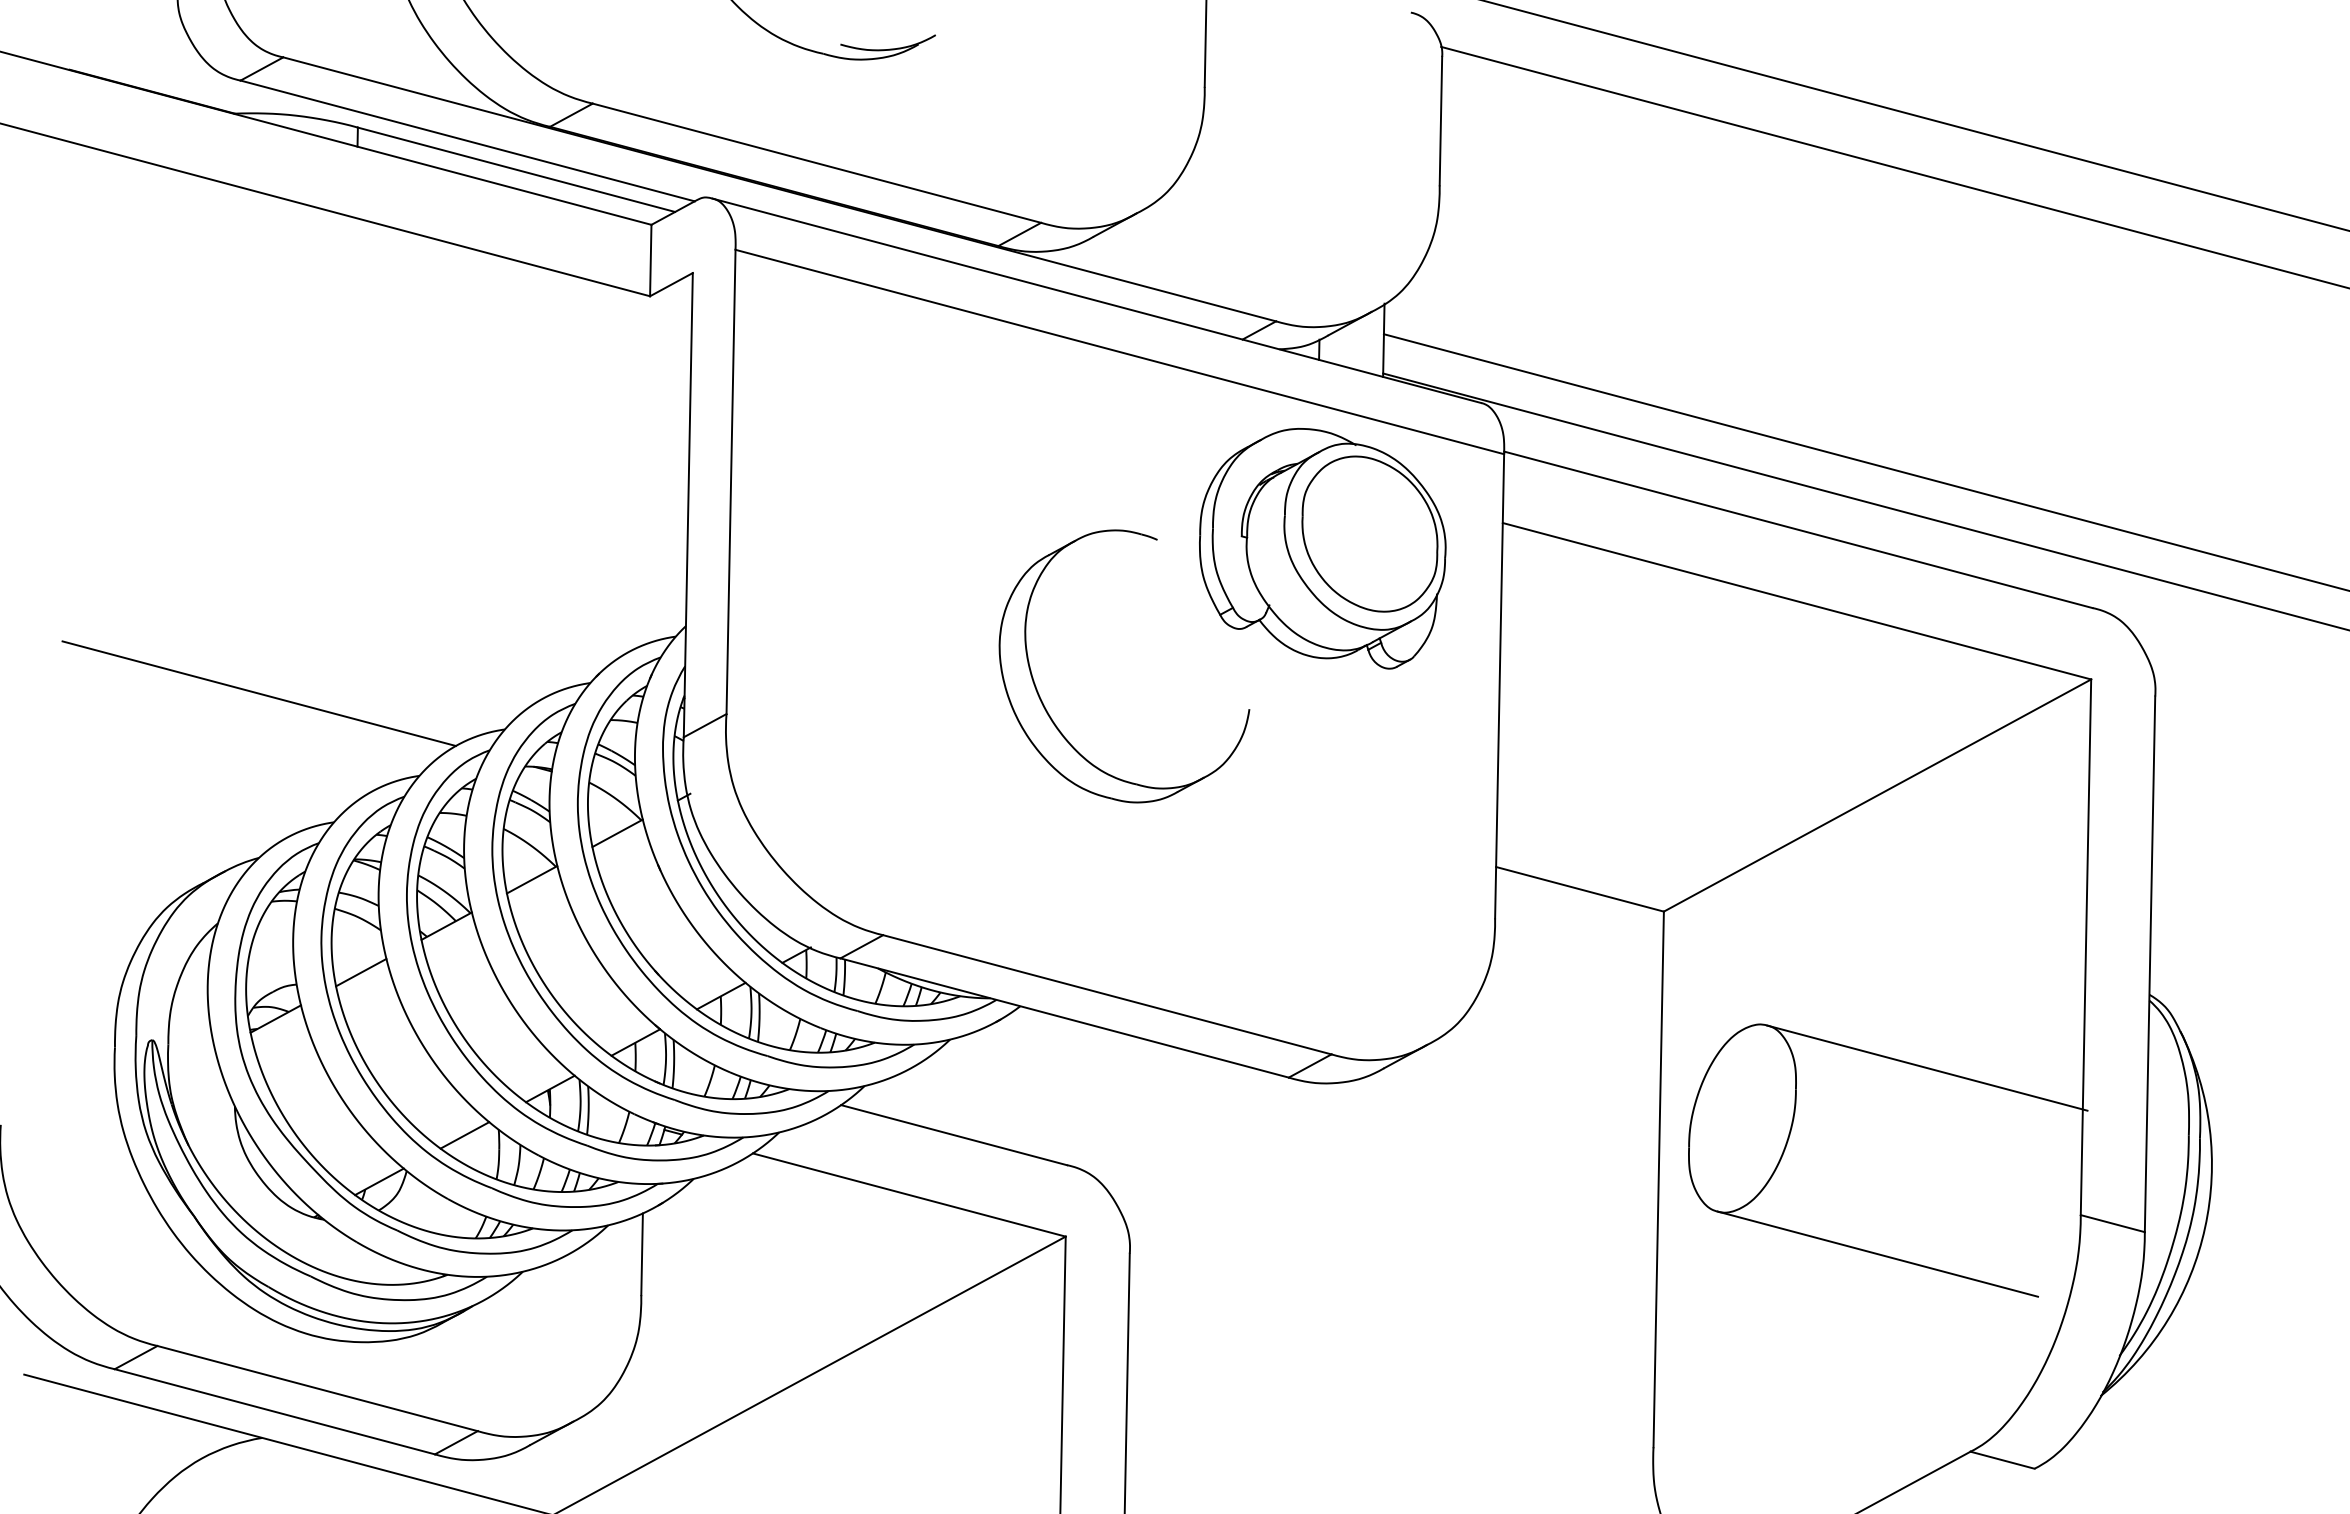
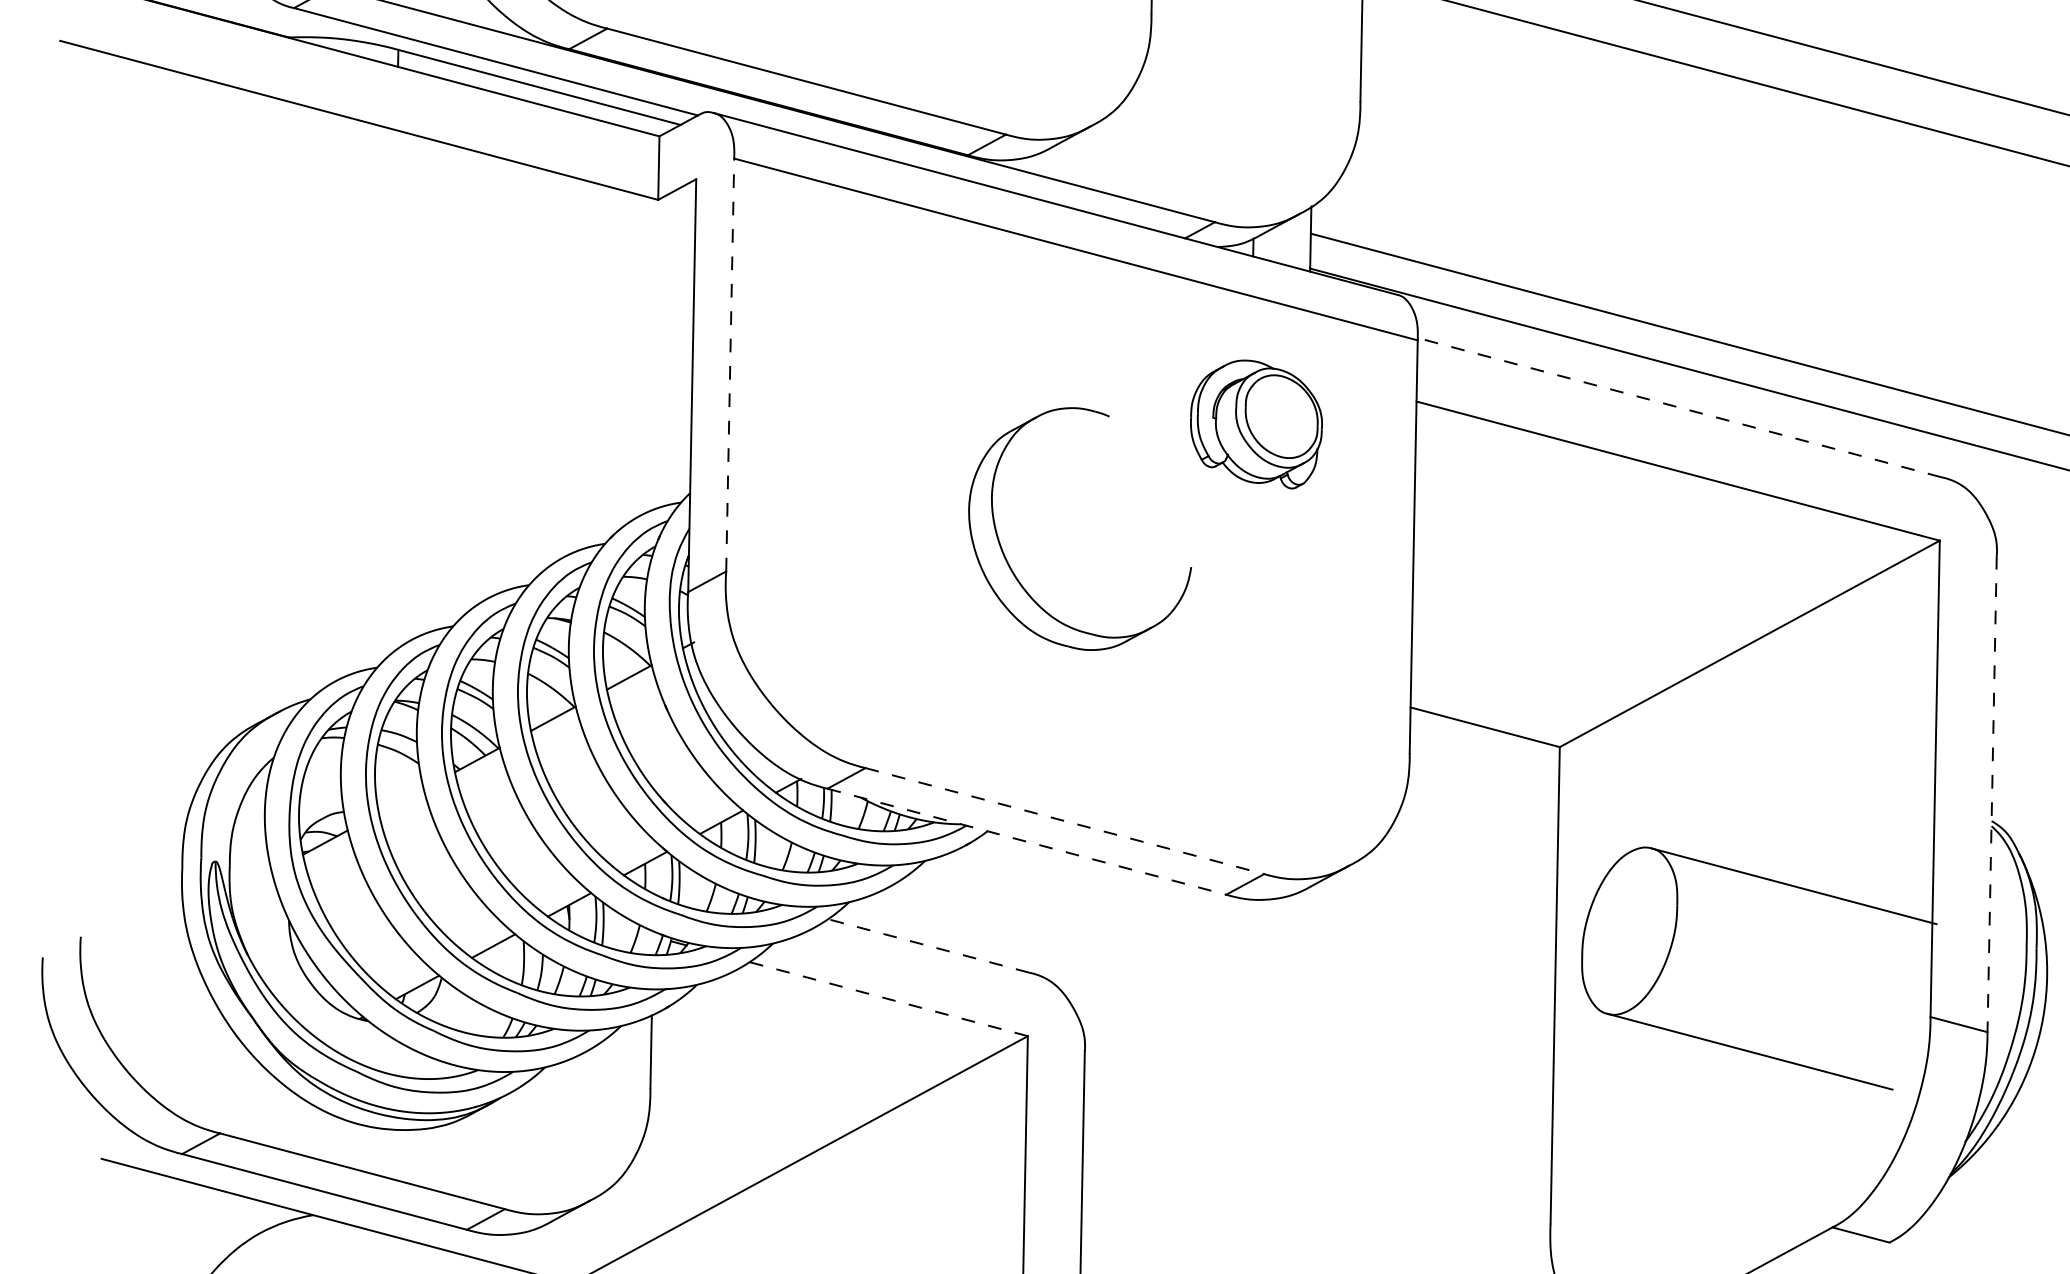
line: (731, 481) -> (730, 364), solid -> dashed
line: (1797, 529) -> (1678, 407), solid -> dashed
part: (1322, 548) -> (1256, 424), size x0.6
line: (258, 693) -> (309, 553), removed
line: (2150, 964) -> (1992, 794), solid -> dashed
line: (361, 972) -> (401, 801), removed
line: (1107, 994) -> (1065, 820), solid -> dashed
line: (1064, 1018) -> (1026, 842), solid -> dashed
line: (954, 1135) -> (928, 946), solid -> dashed
line: (909, 1195) -> (888, 999), solid -> dashed

